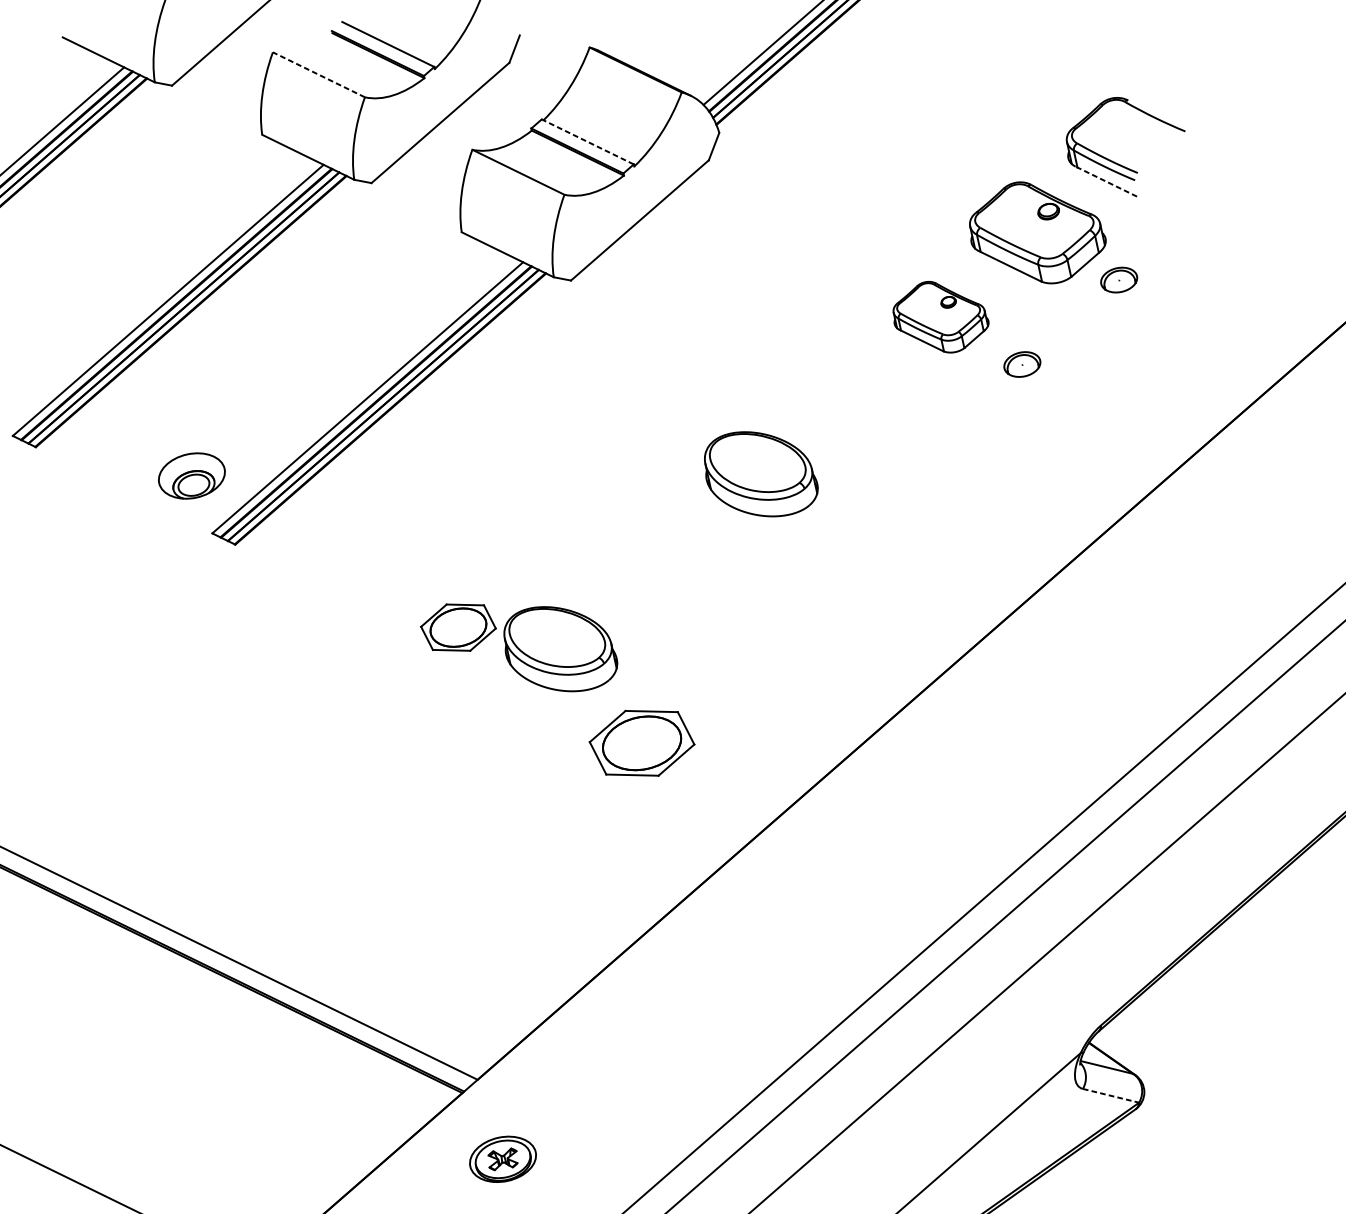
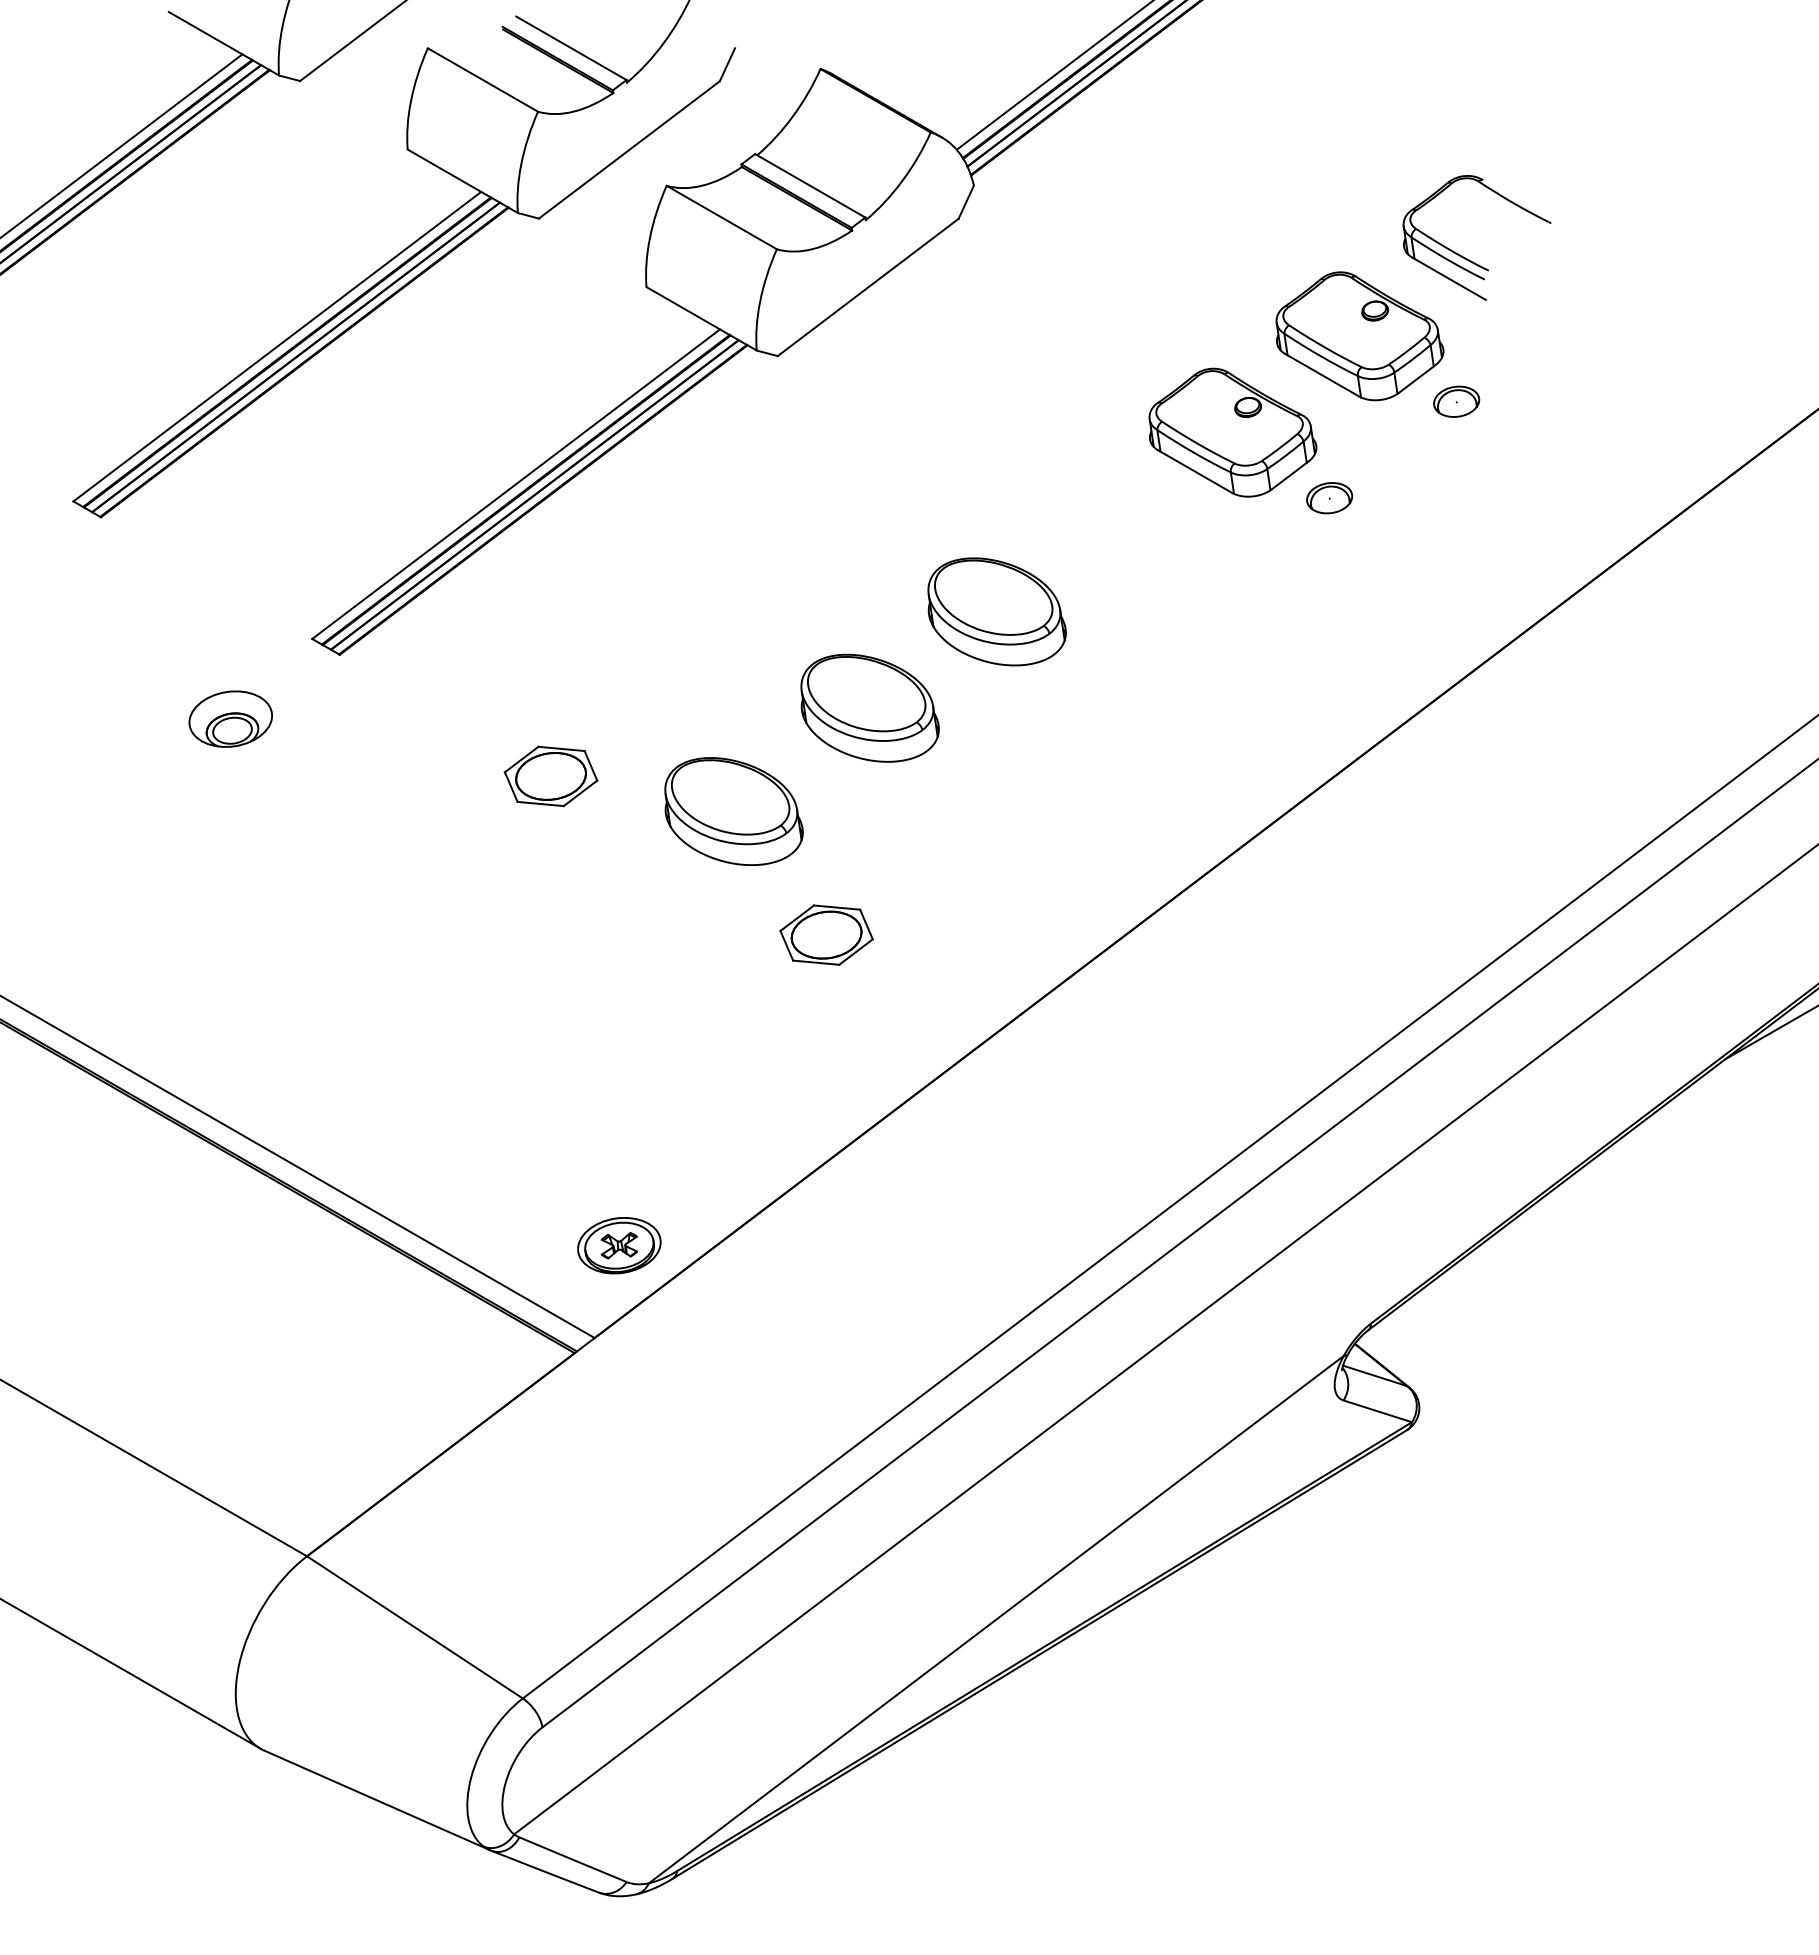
line: (318, 75) -> (482, 80), dashed -> solid
line: (587, 141) -> (810, 185), dashed -> solid
line: (1105, 181) -> (1448, 278), dashed -> solid
part: (940, 317) -> (1232, 432), size x1.43
part: (191, 475) -> (230, 718), moved
part: (663, 557) -> (869, 707), added
part: (458, 627) -> (550, 776), moved
part: (641, 742) -> (826, 934), size x0.71
line: (1110, 1095) -> (1377, 1411), dashed -> solid
part: (503, 1159) -> (619, 1245), moved

